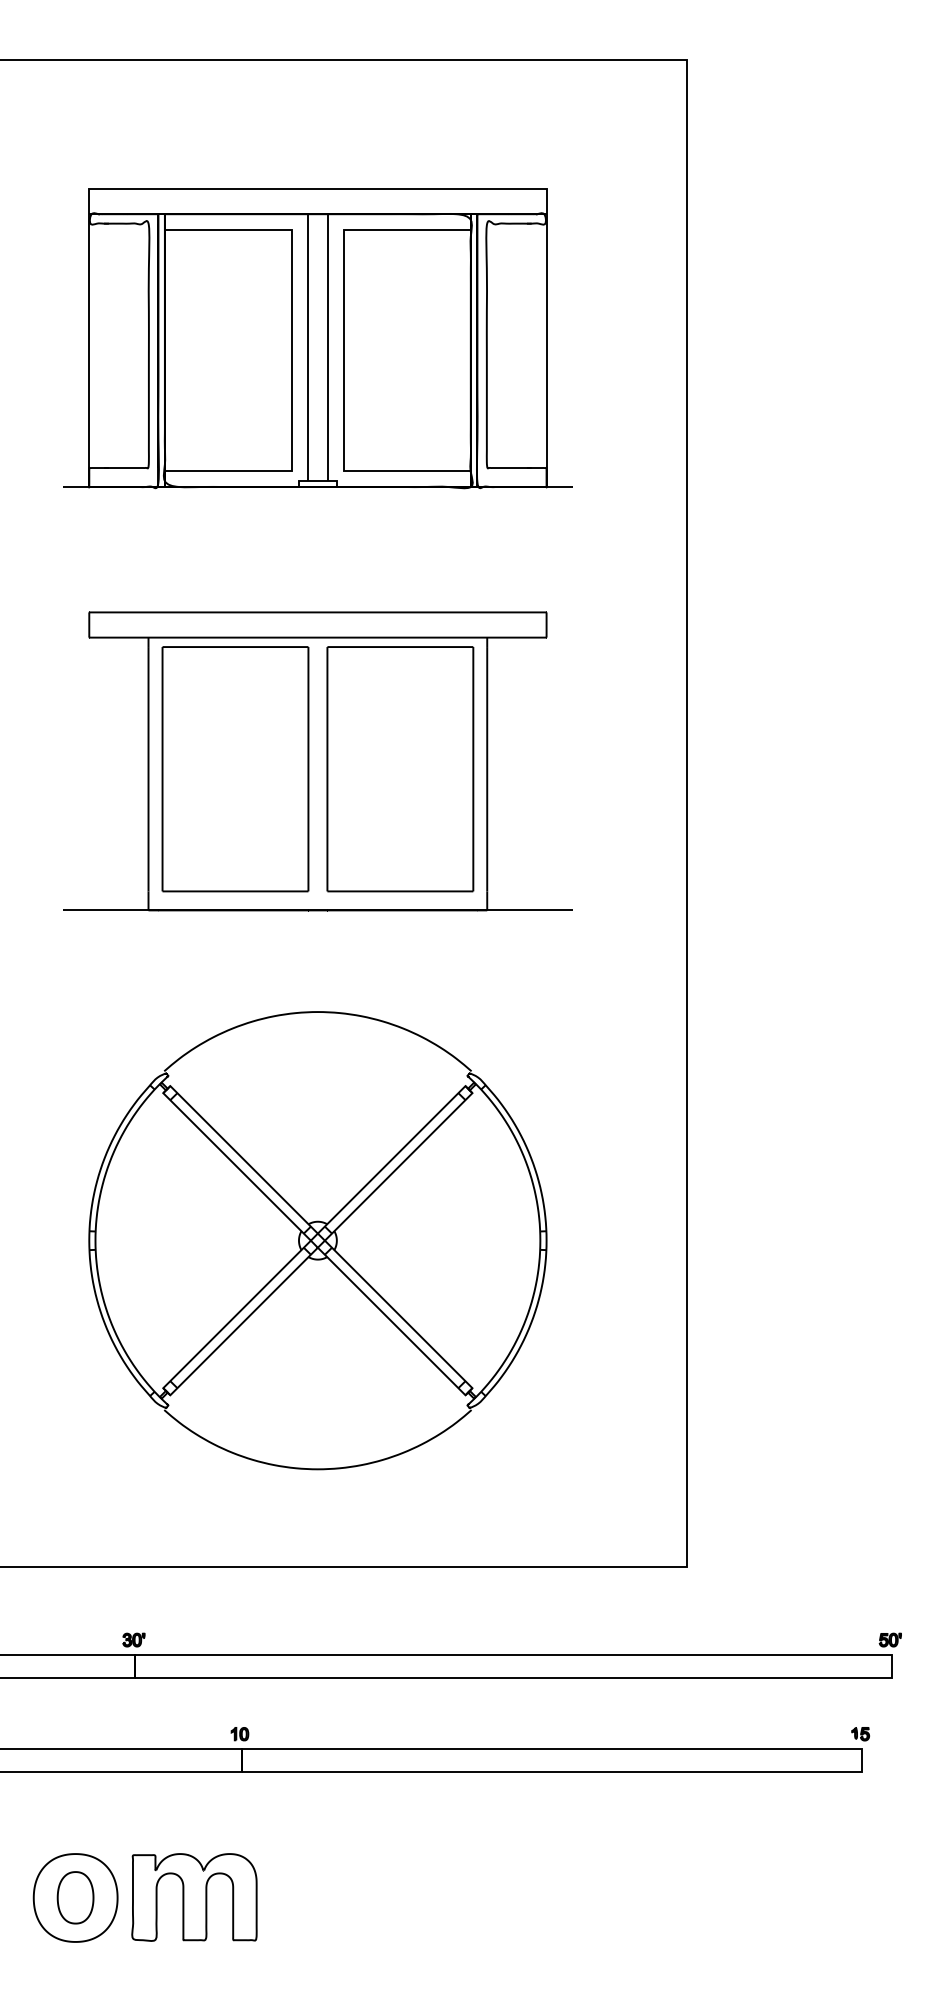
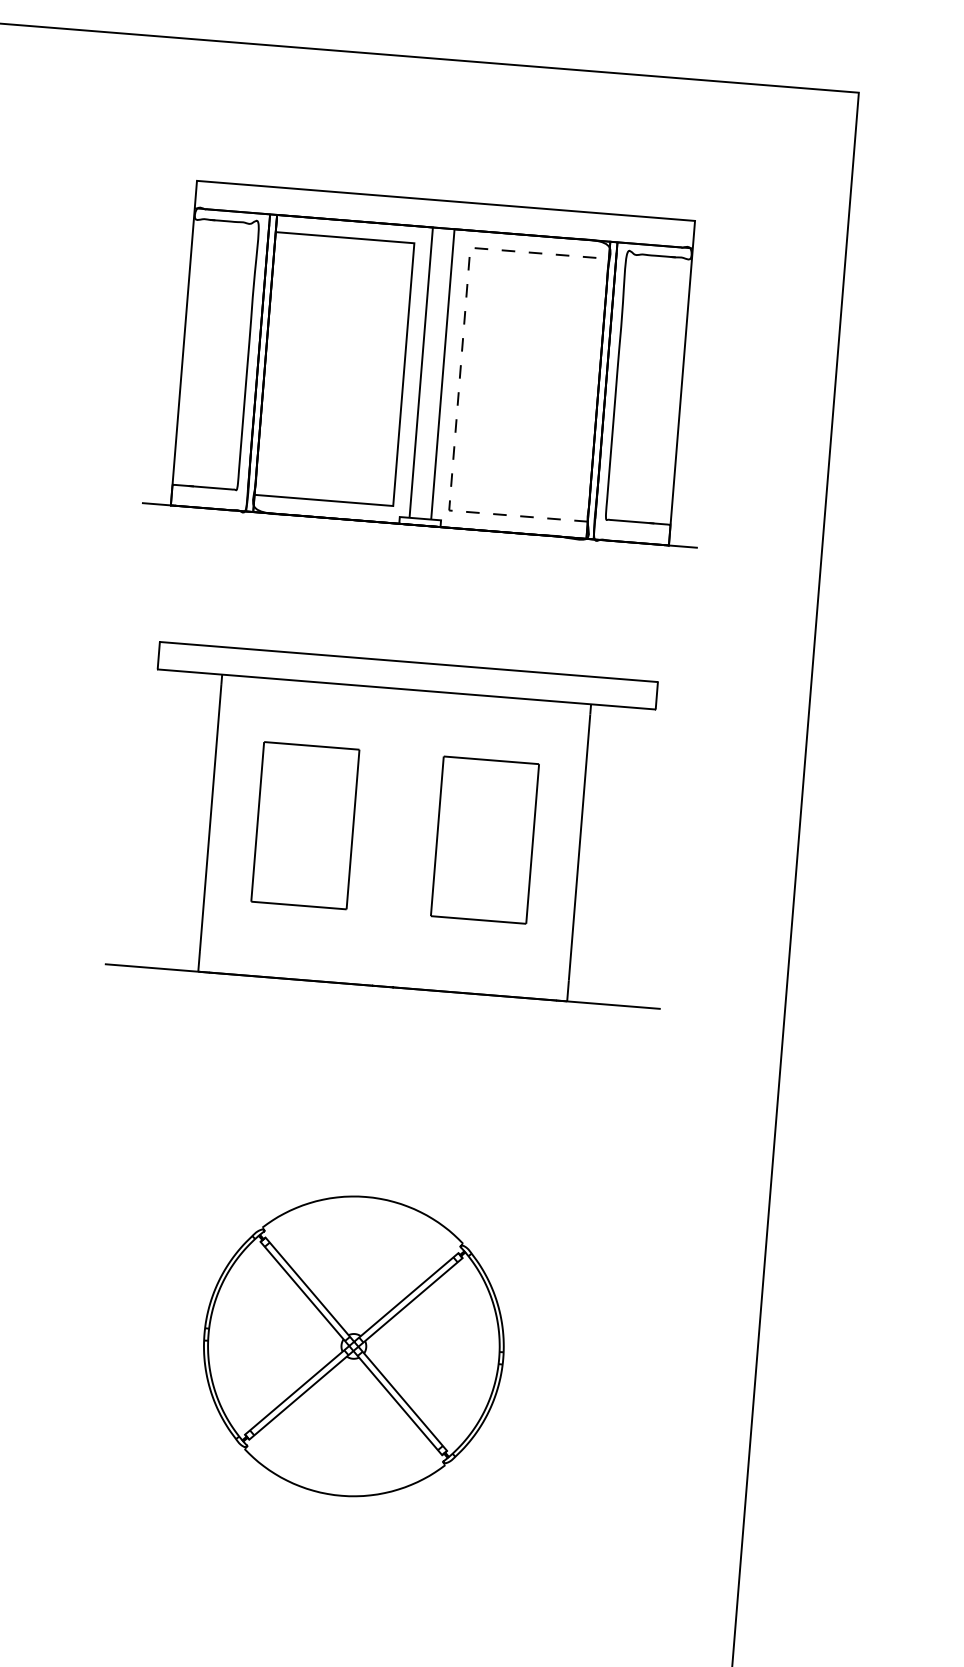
line: (343, 350) -> (459, 379), solid -> dashed
part: (235, 769) -> (305, 825), size x0.6
part: (400, 769) -> (485, 840), size x0.6
part: (317, 1240) -> (353, 1346), size x0.6

